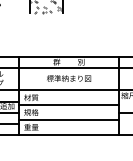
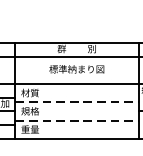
line: (69, 105) -> (77, 102), solid -> dashed
line: (69, 119) -> (77, 120), solid -> dashed

